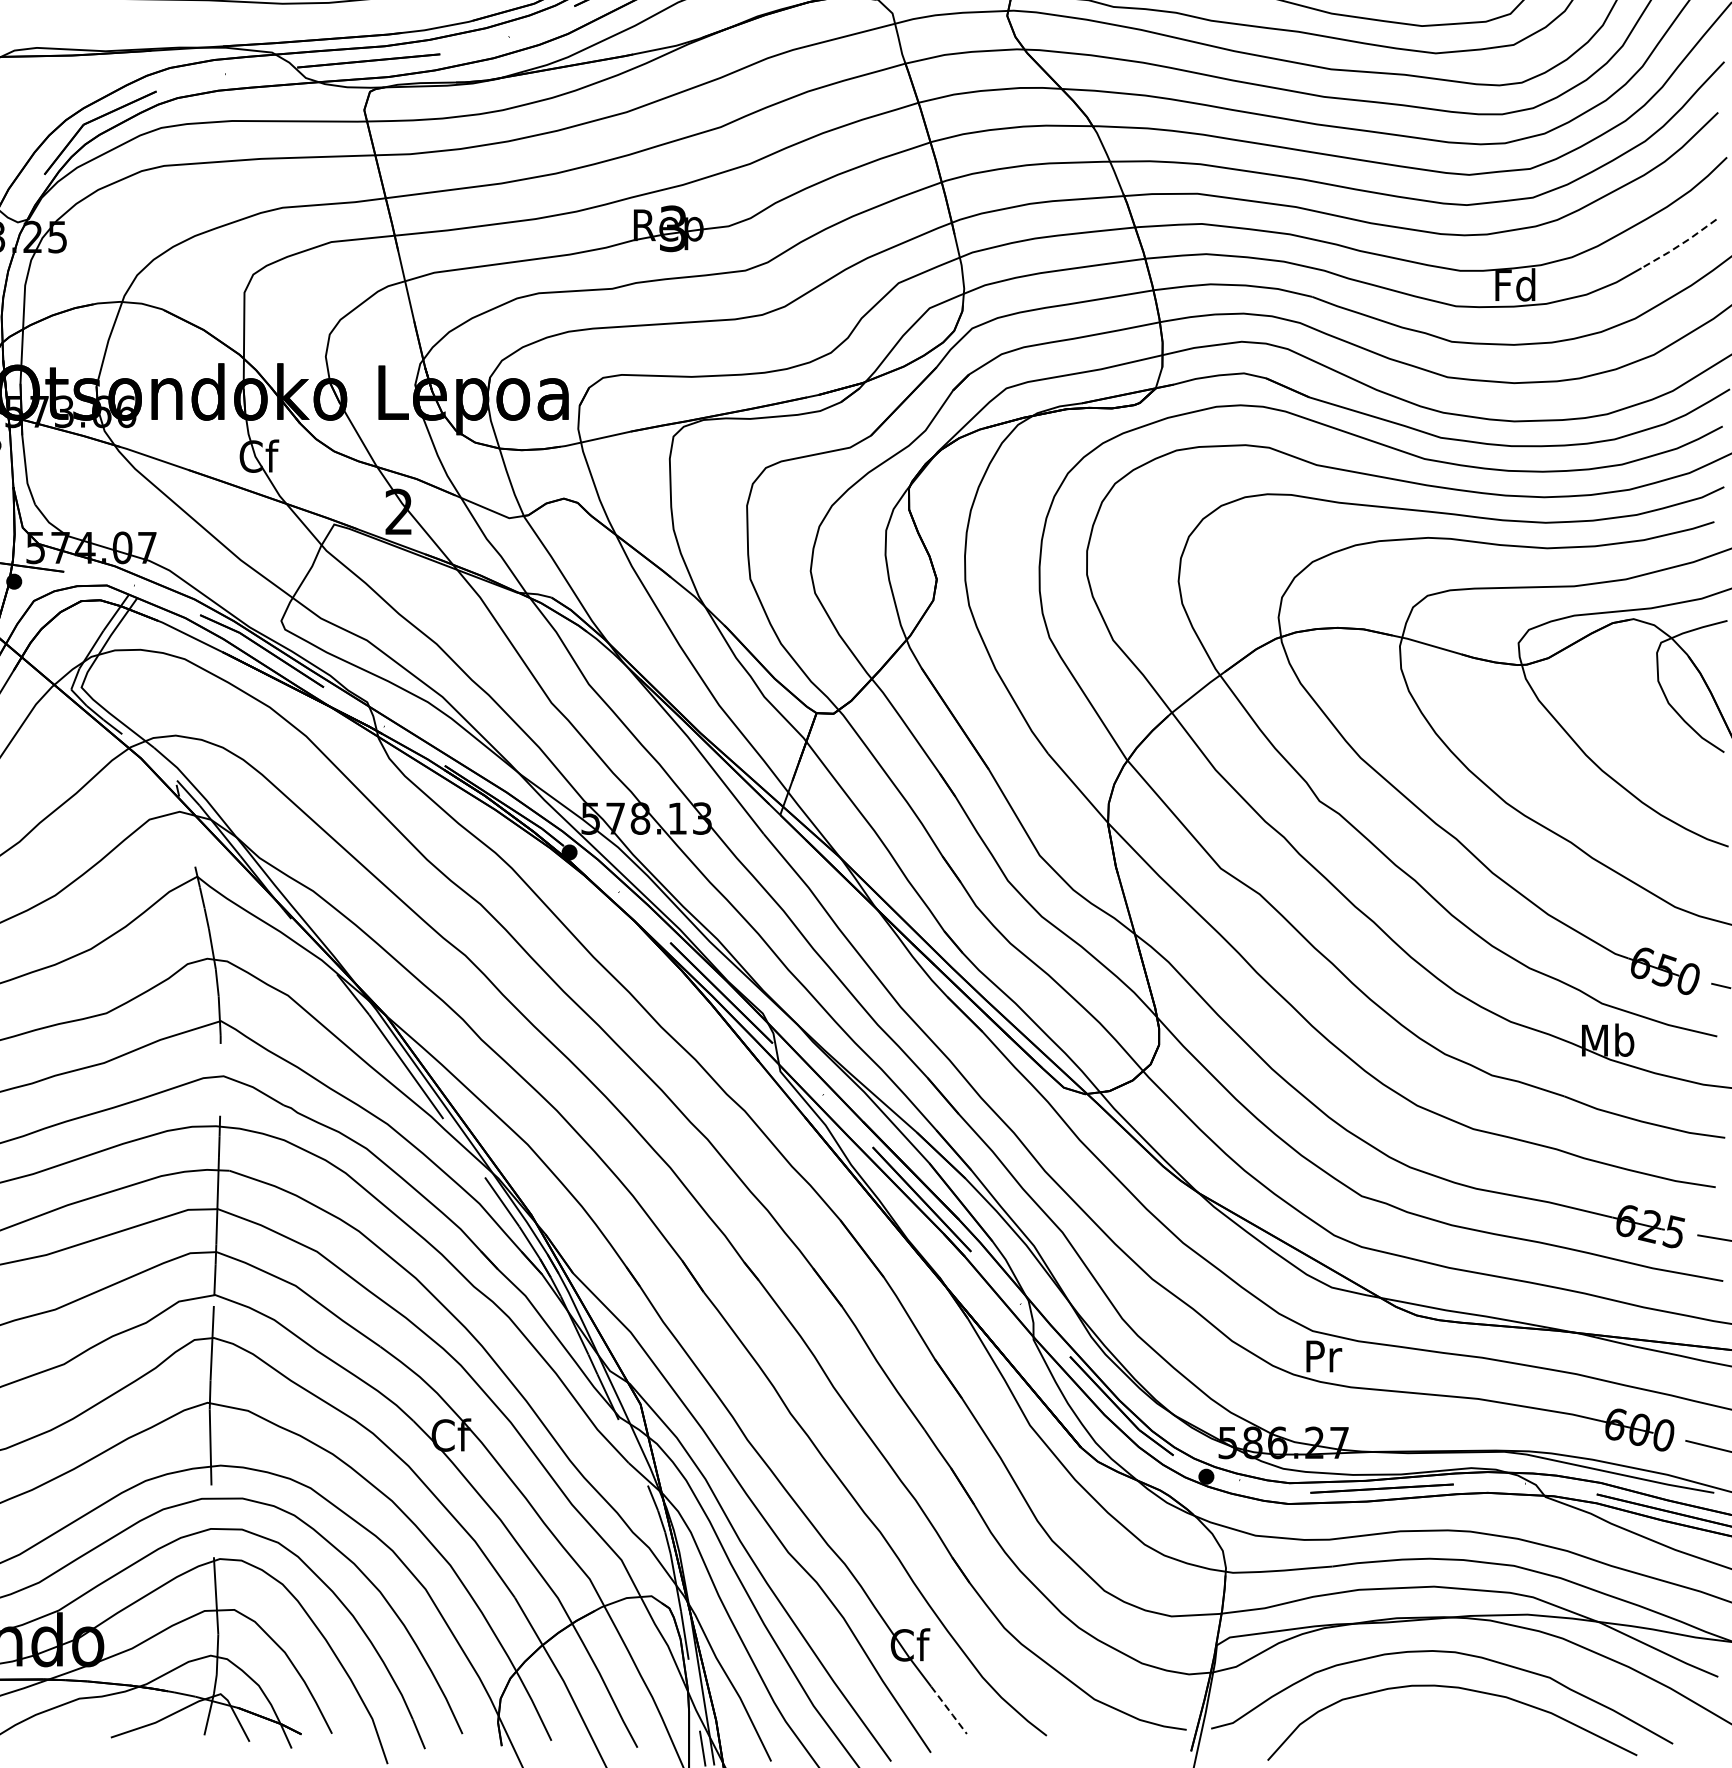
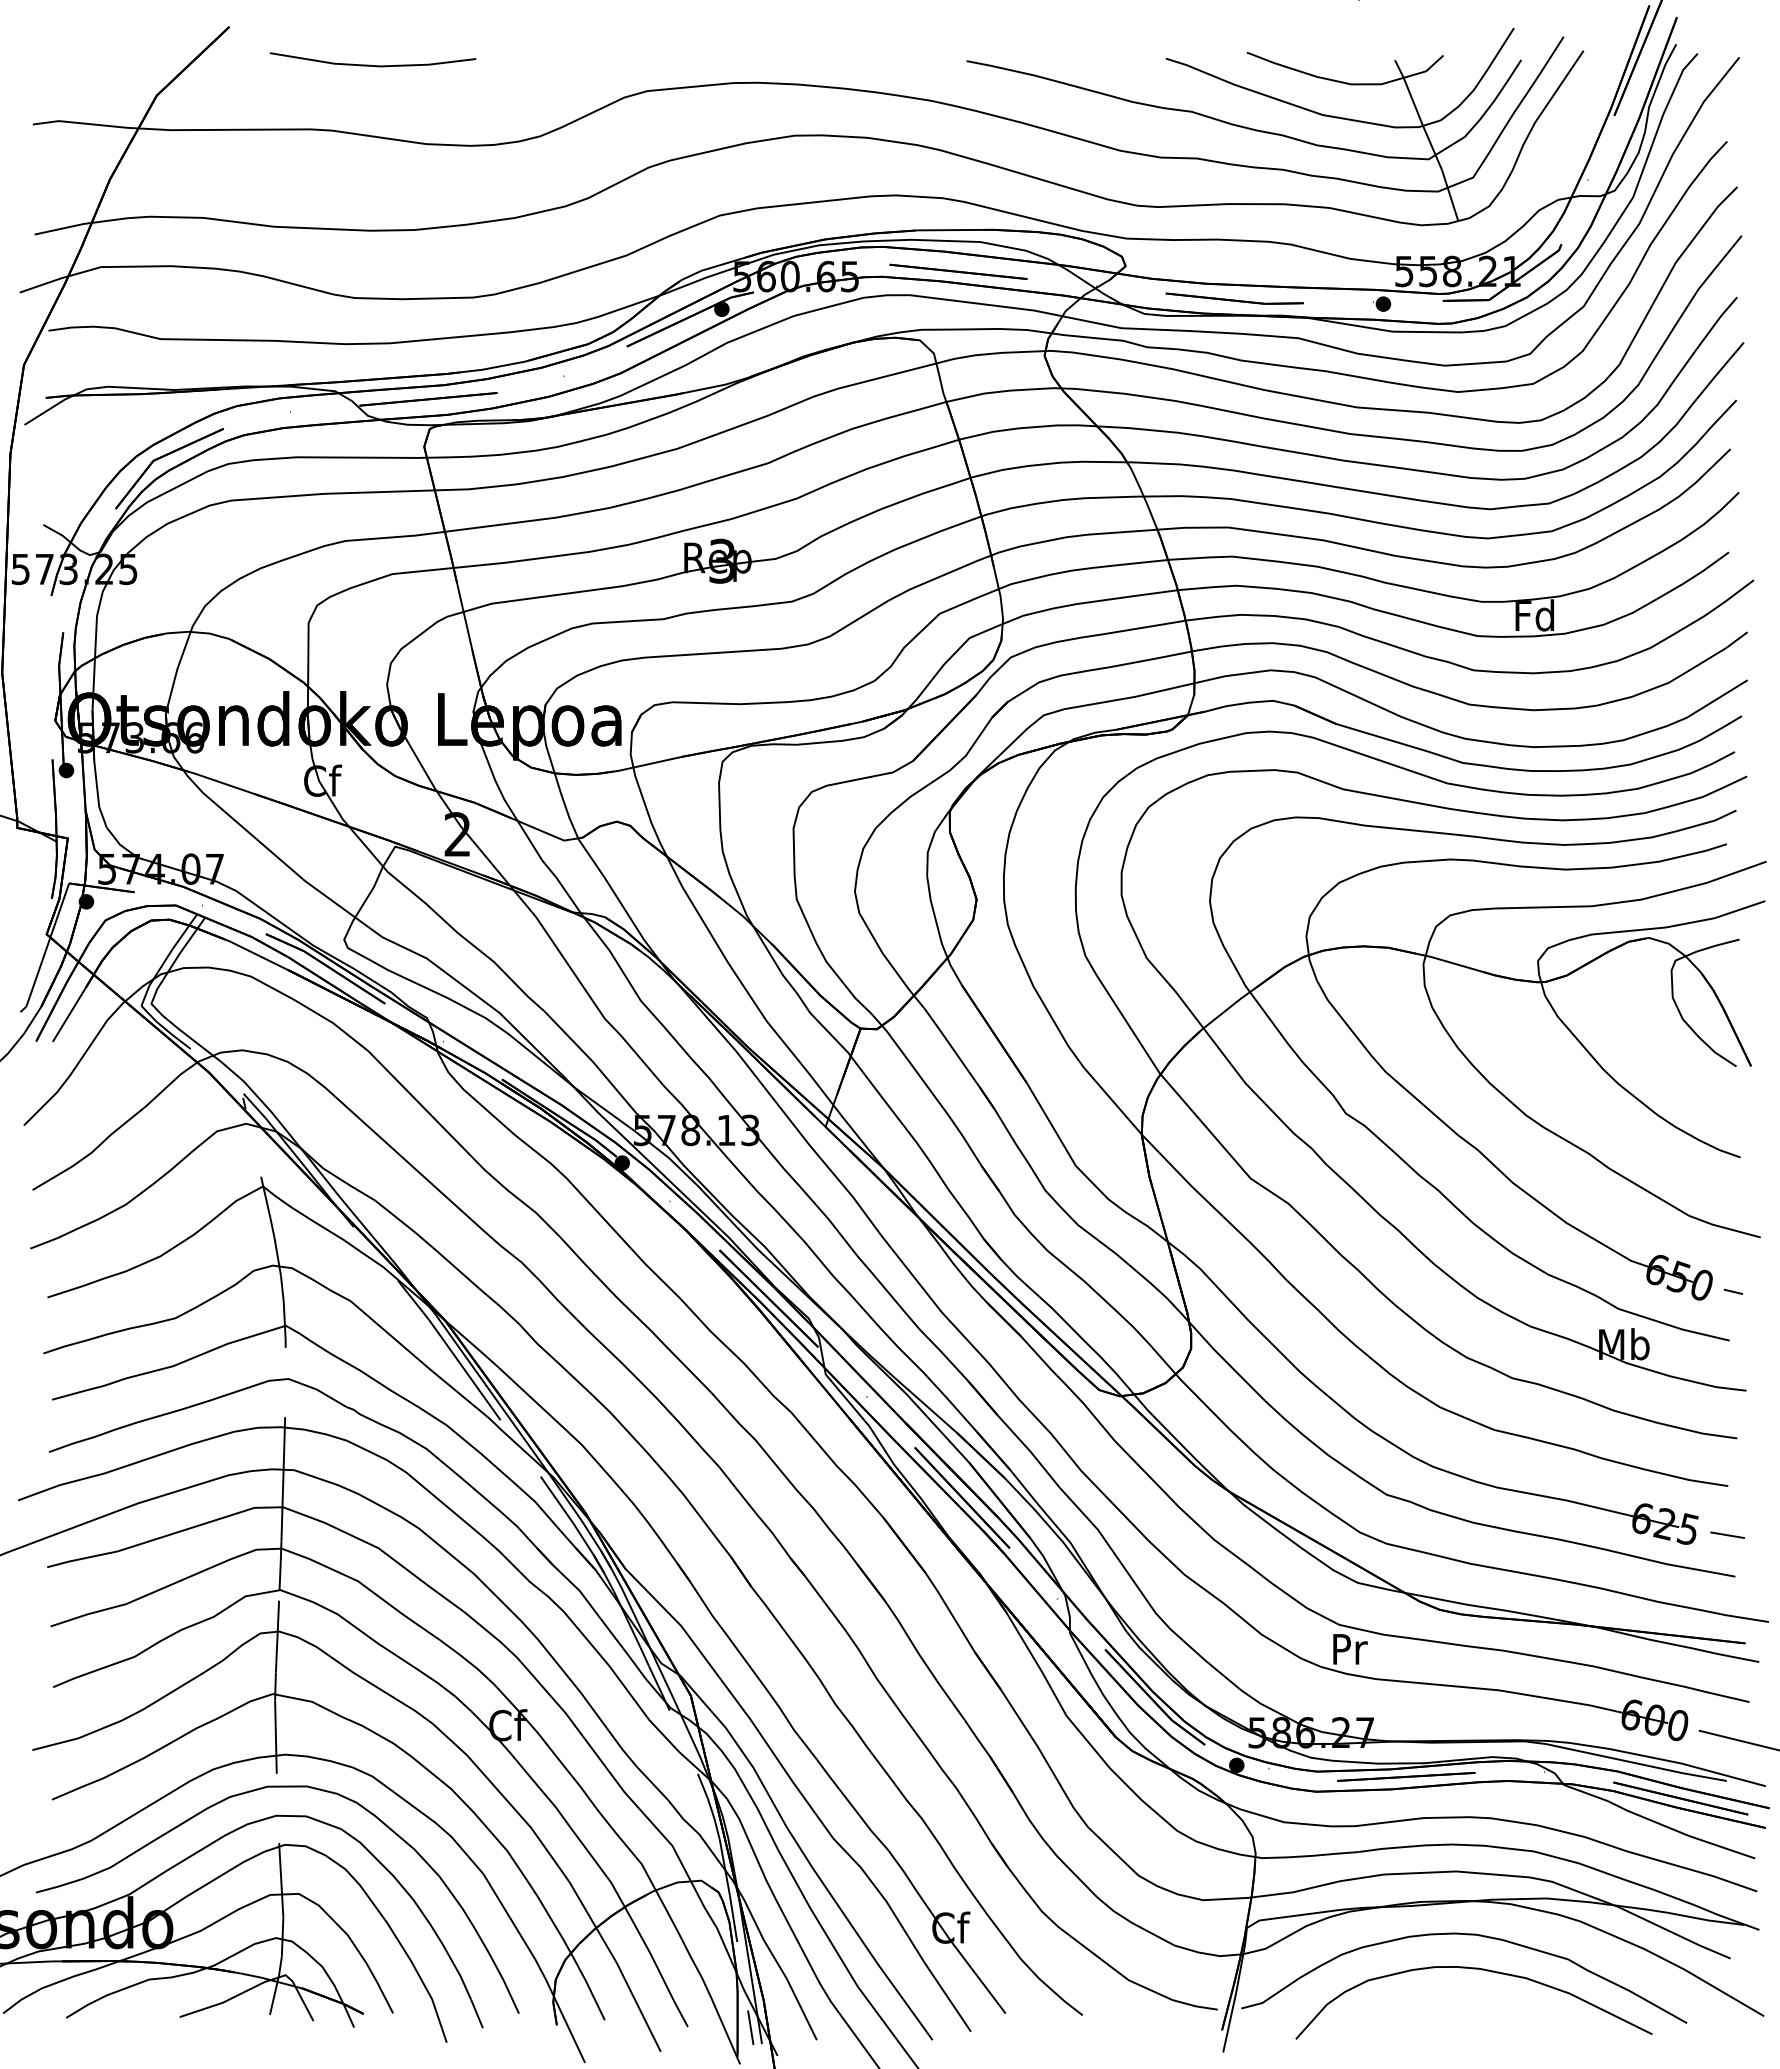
line: (1679, 245) -> (1693, 577), dashed -> solid
line: (950, 1711) -> (989, 1991), dashed -> solid

